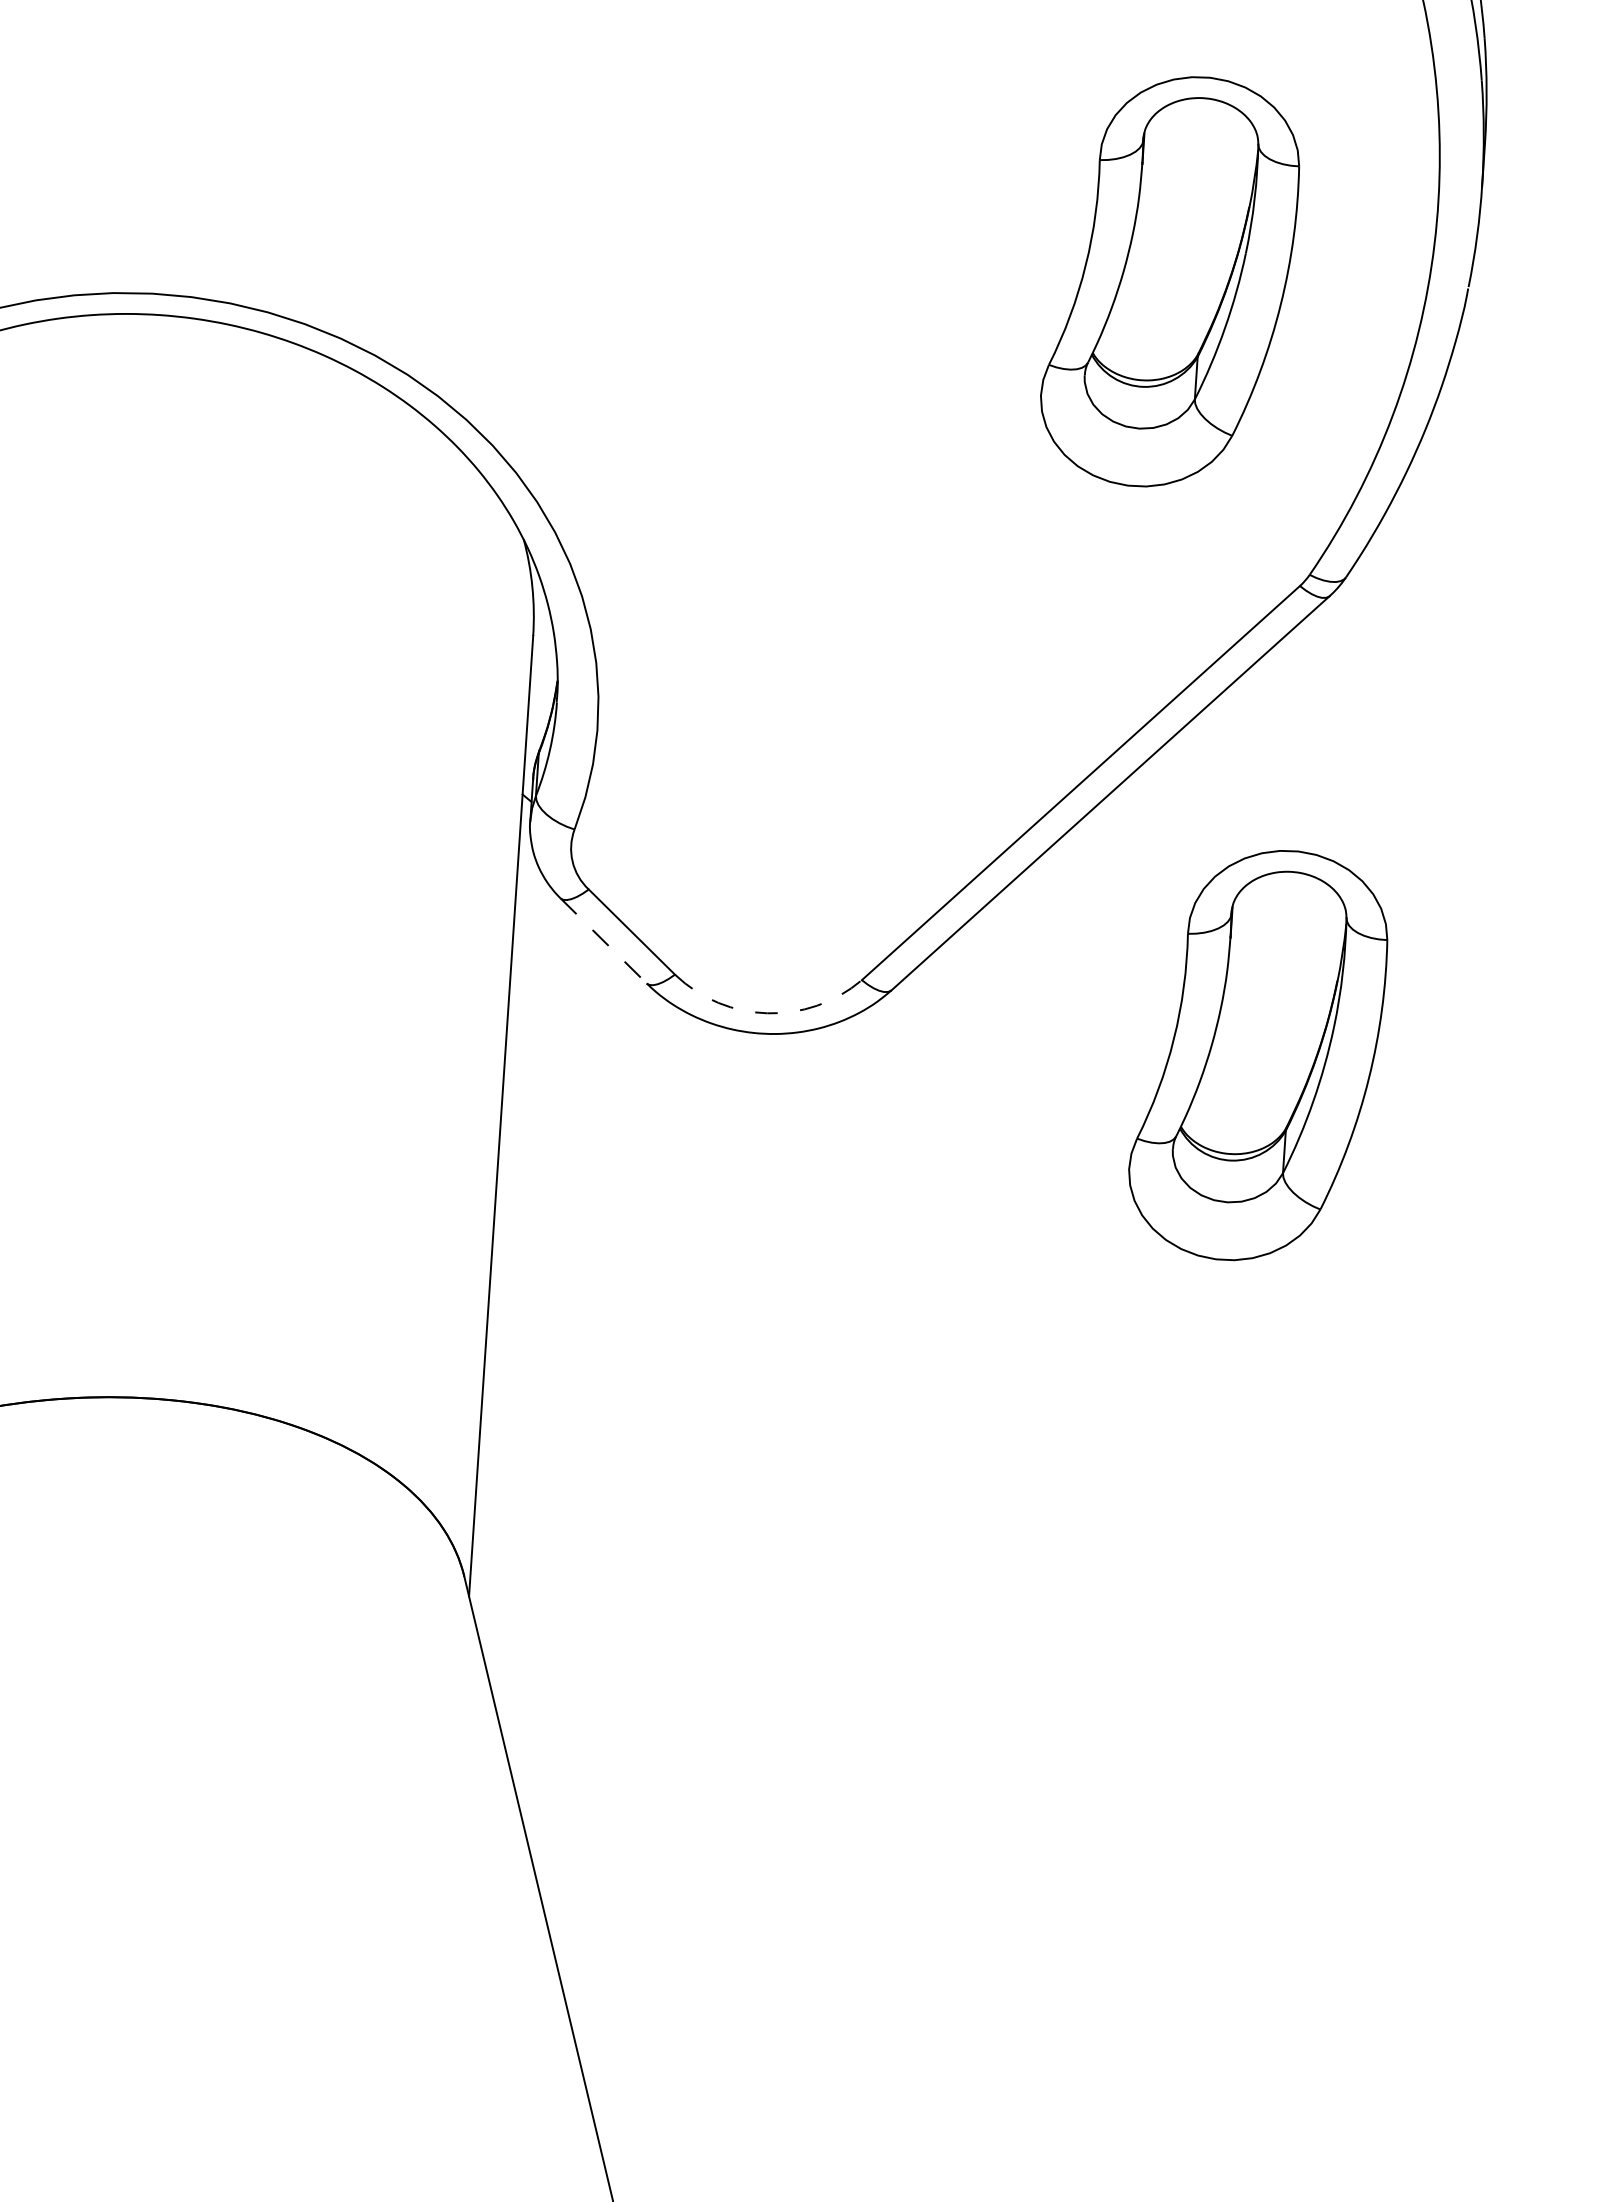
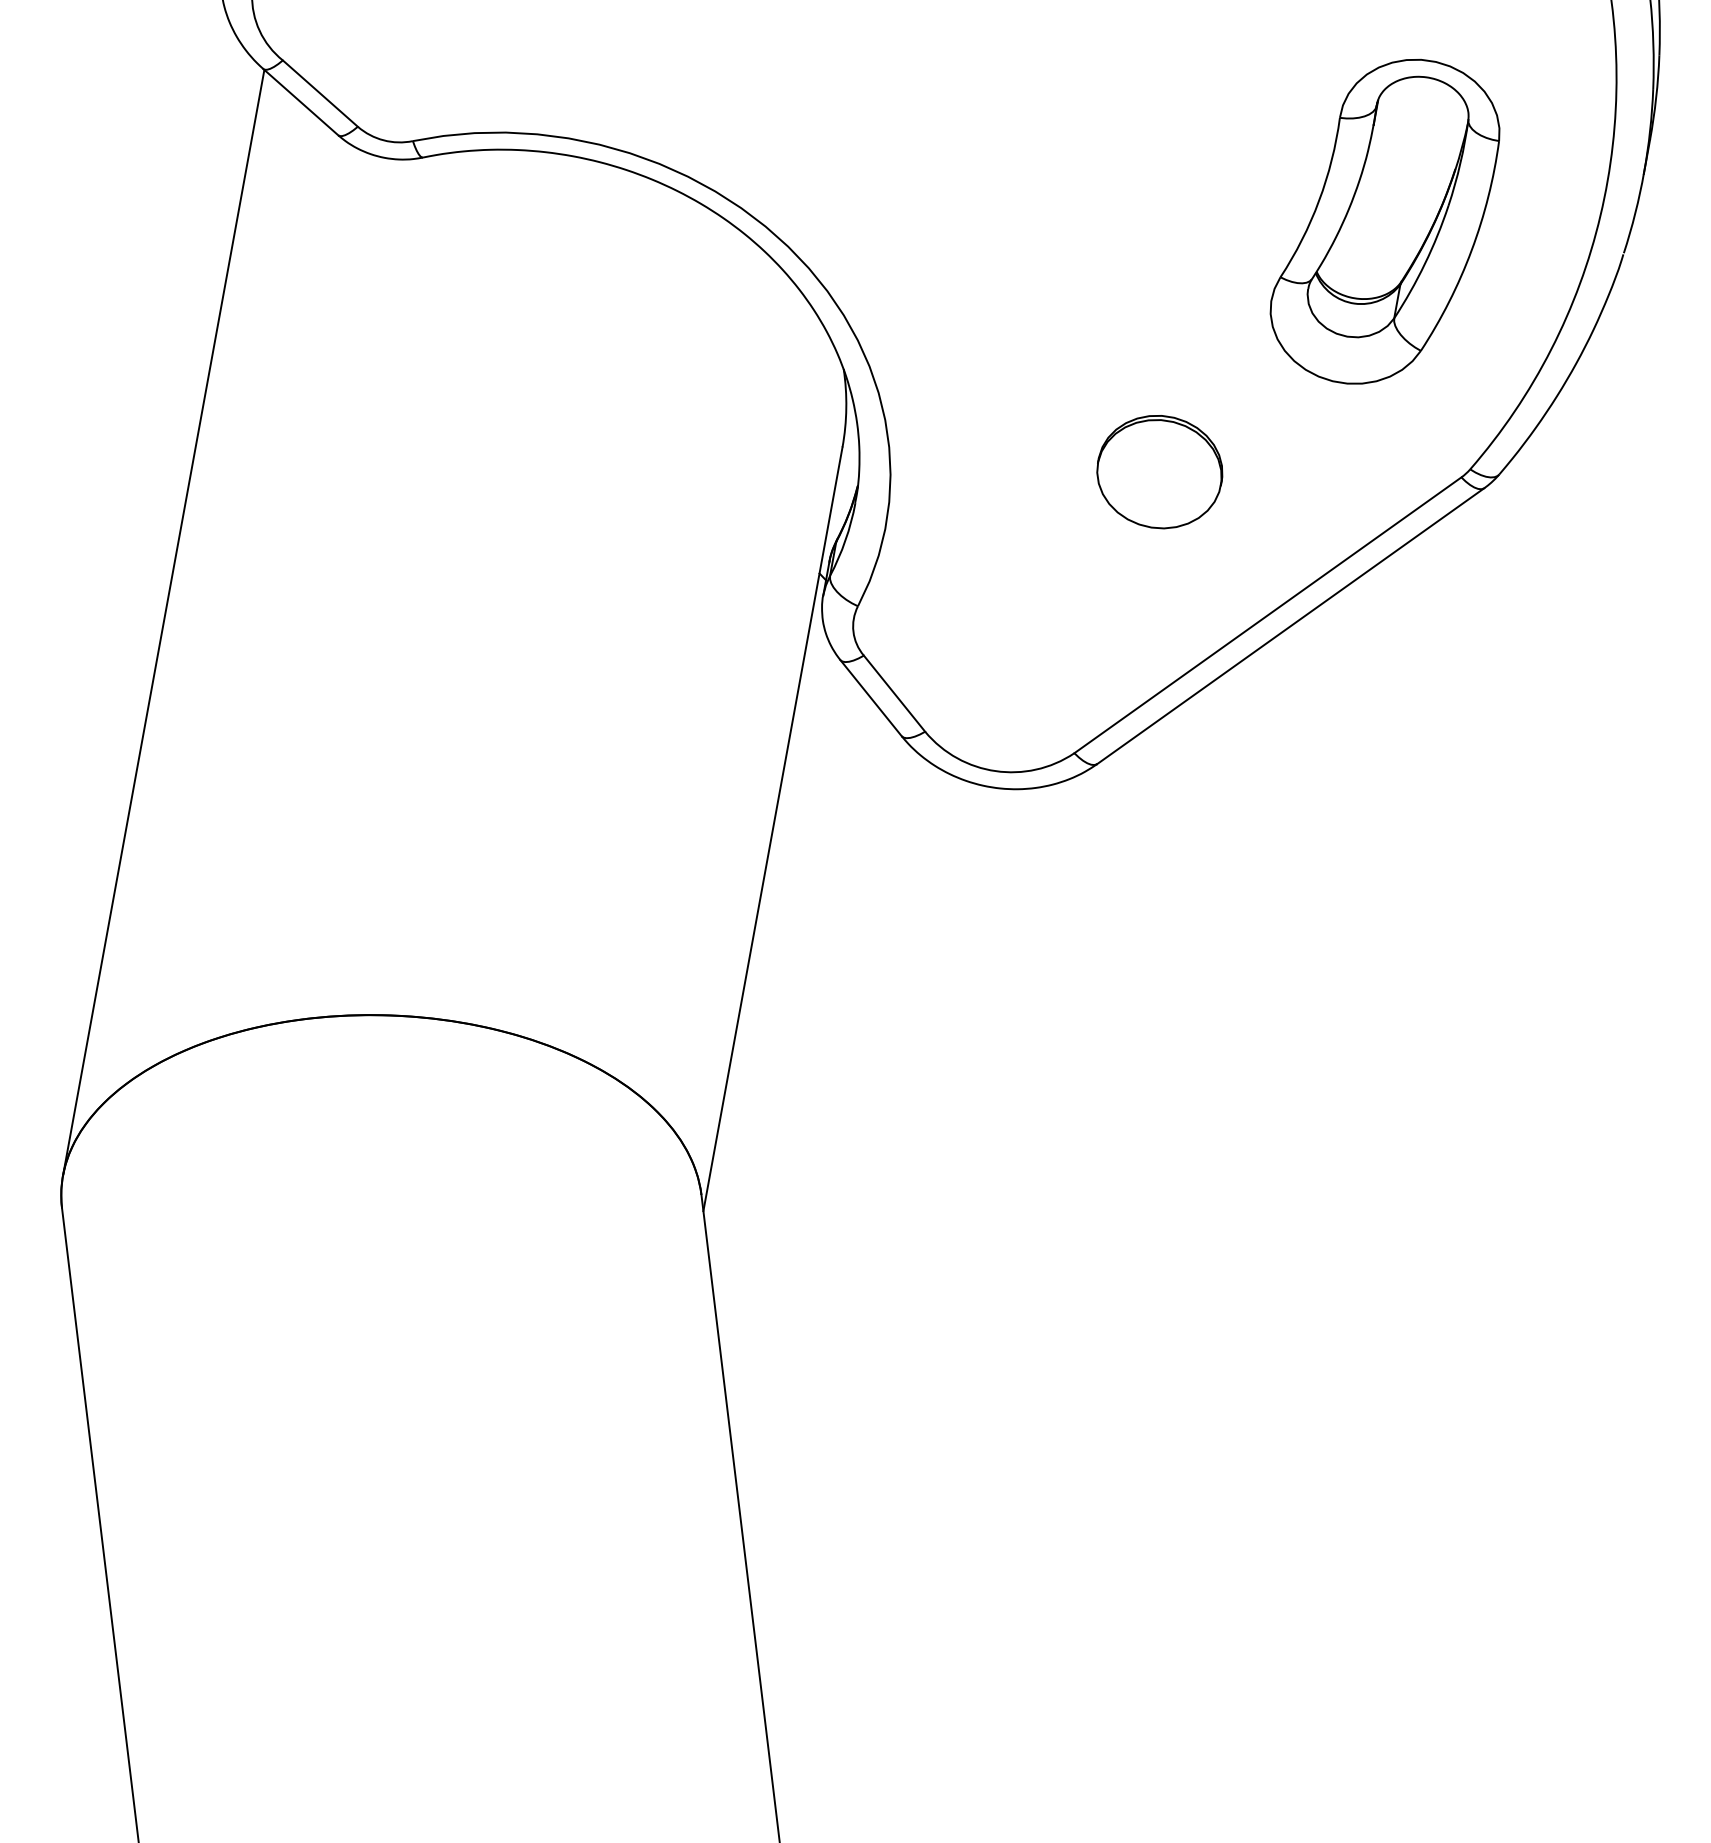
part: (927, 622) -> (1159, 472), added
line: (604, 941) -> (871, 698), dashed -> solid
arc: (767, 1013) -> (995, 771), dashed -> solid
part: (1257, 1055) -> (1384, 849), removed

